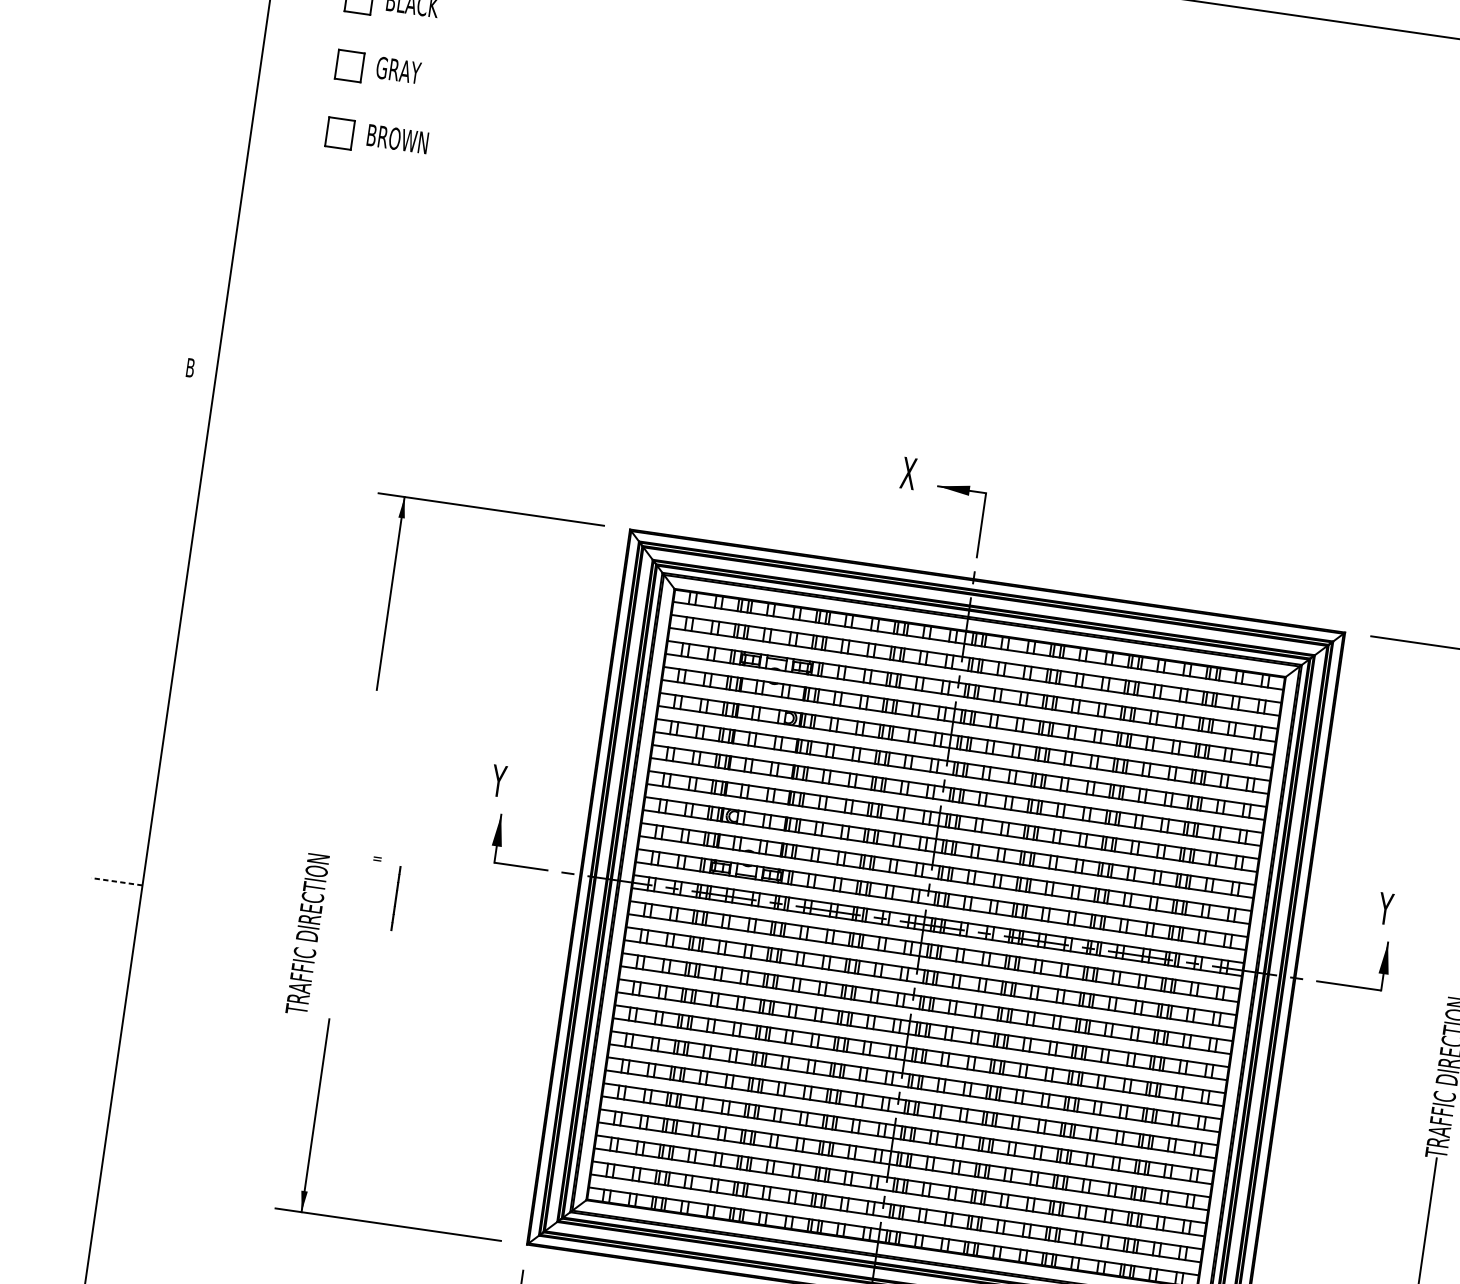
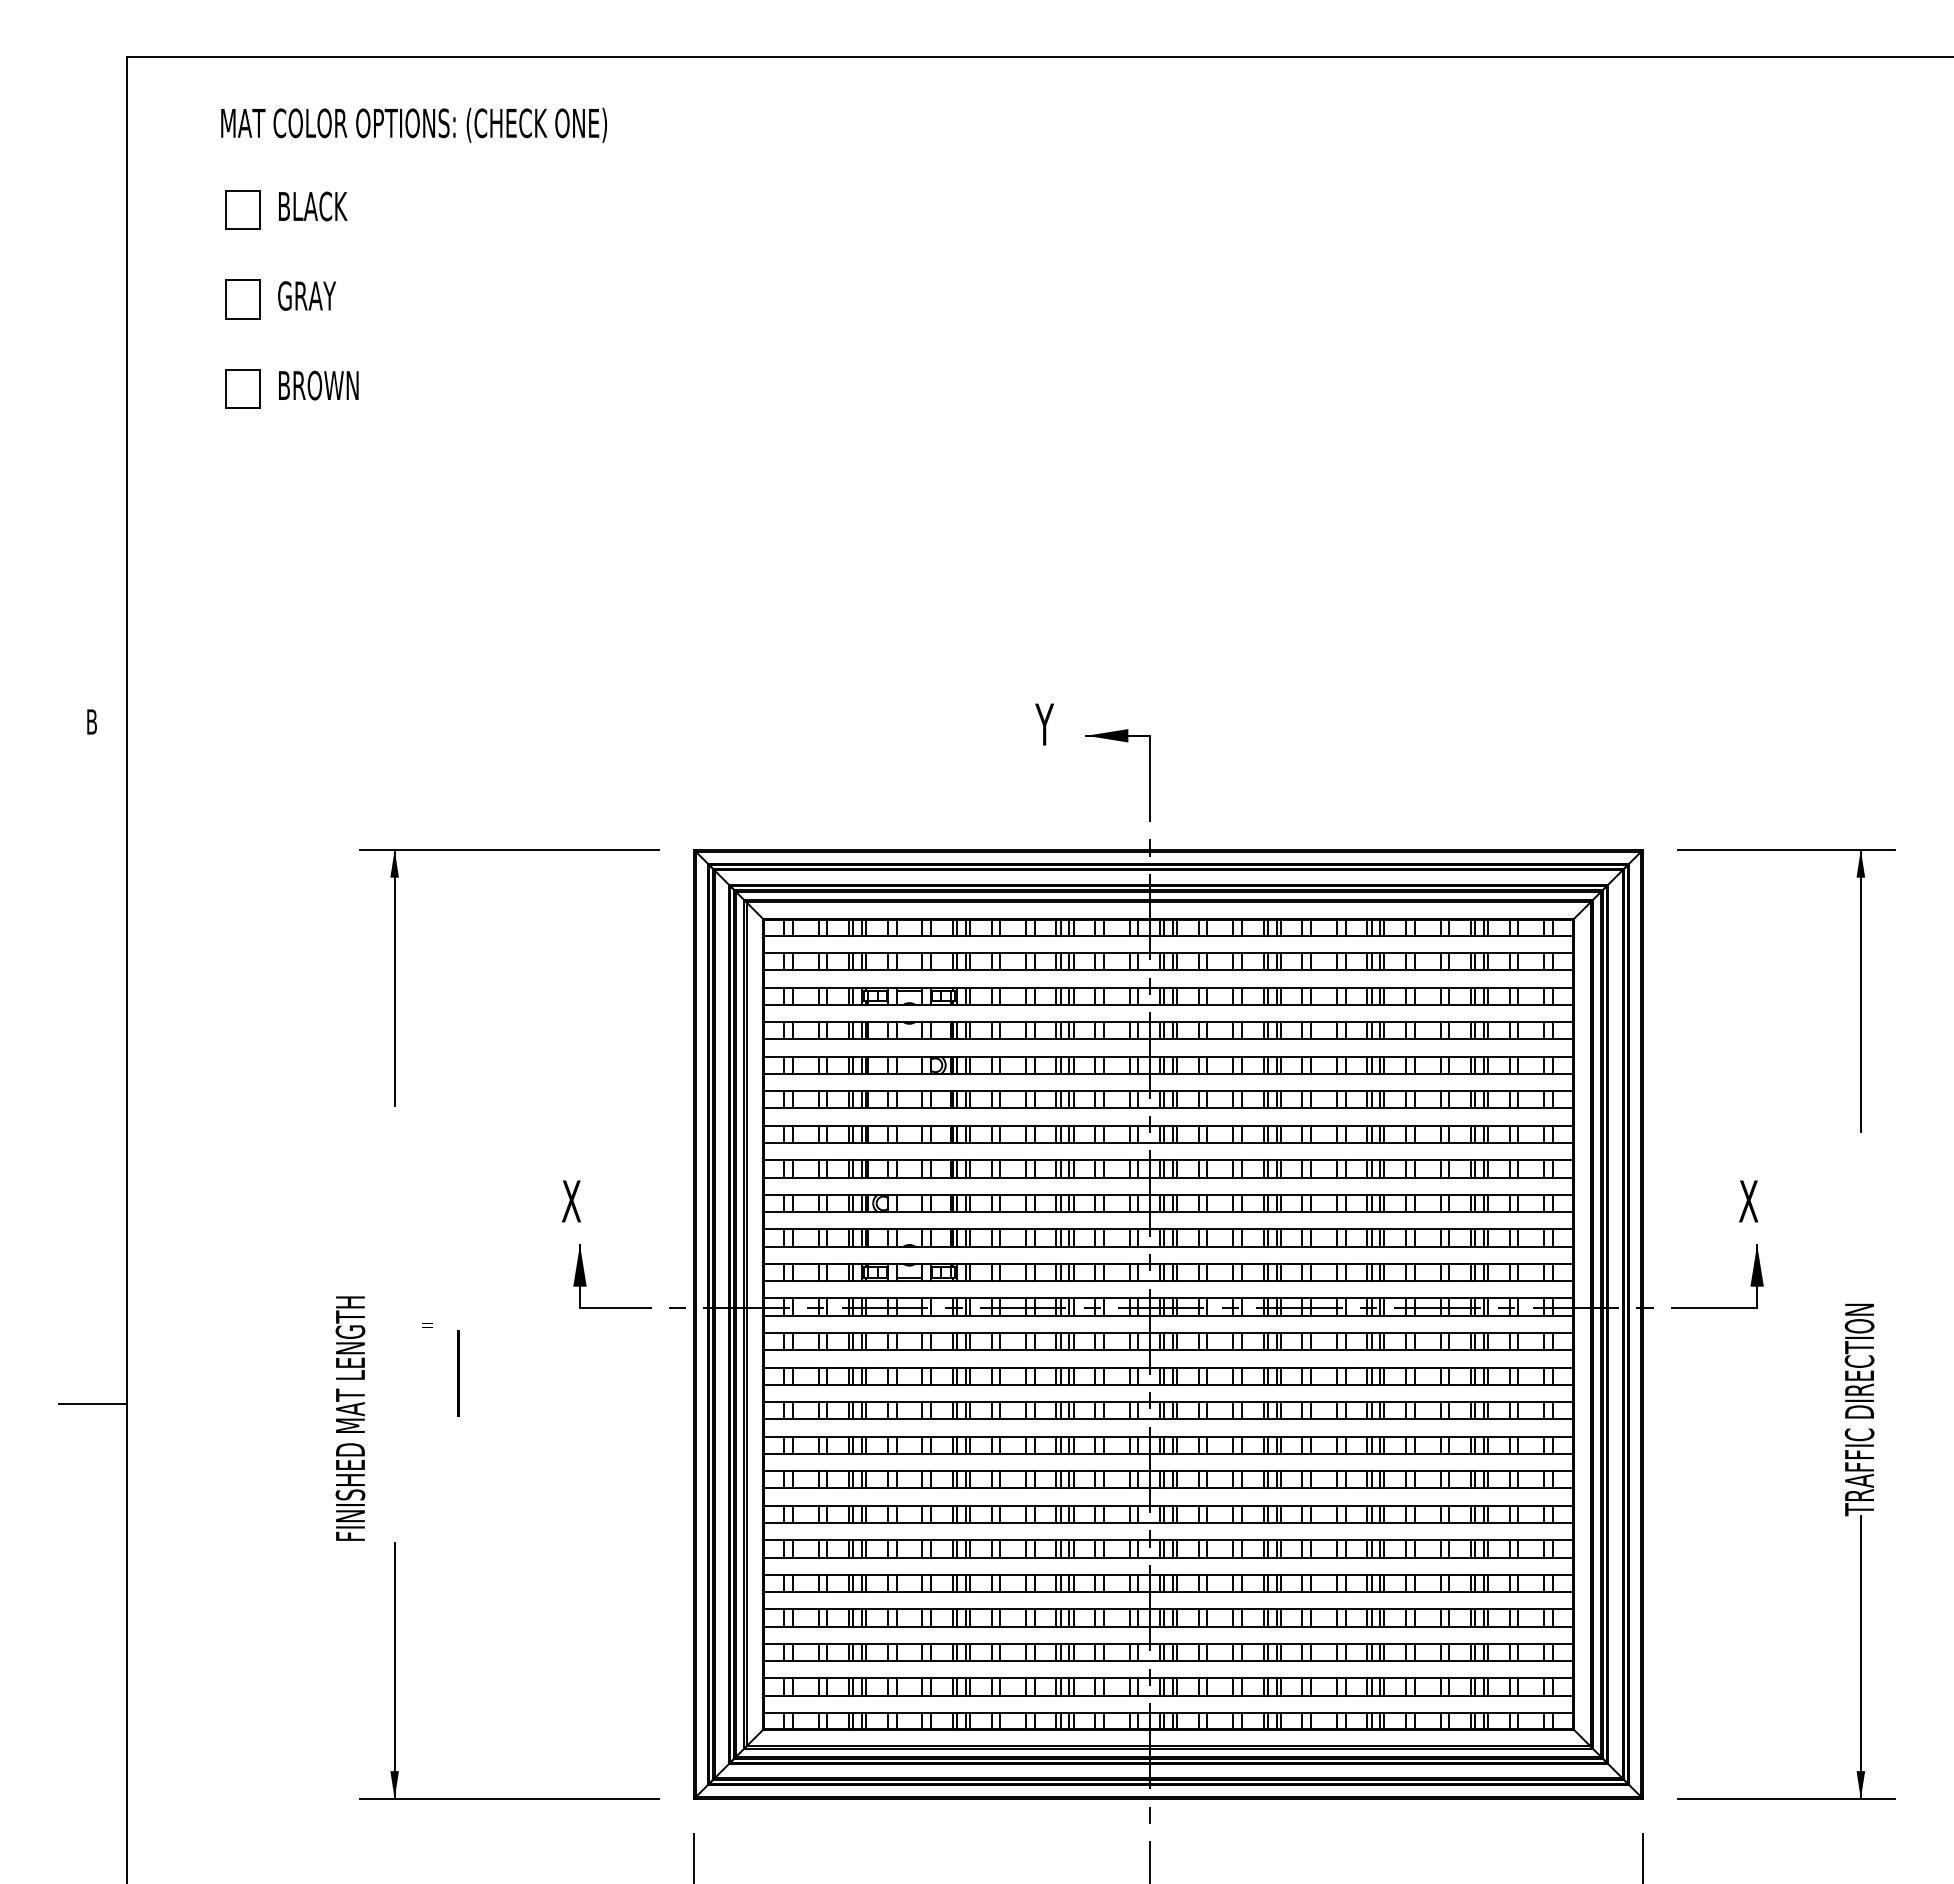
text: (908, 473) -> (1045, 724), X -> Y
text: (498, 781) -> (570, 1201), Y -> X
line: (116, 881) -> (92, 1403), dashed -> solid
text: (1386, 908) -> (1748, 1201), Y -> X
text: (309, 921) -> (350, 1419), TRAFFIC DIRECTION -> FINISHED MAT LENGTH

